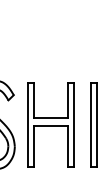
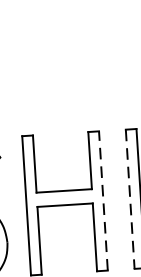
line: (74, 124) -> (103, 199), solid -> dashed
line: (90, 125) -> (130, 199), solid -> dashed

